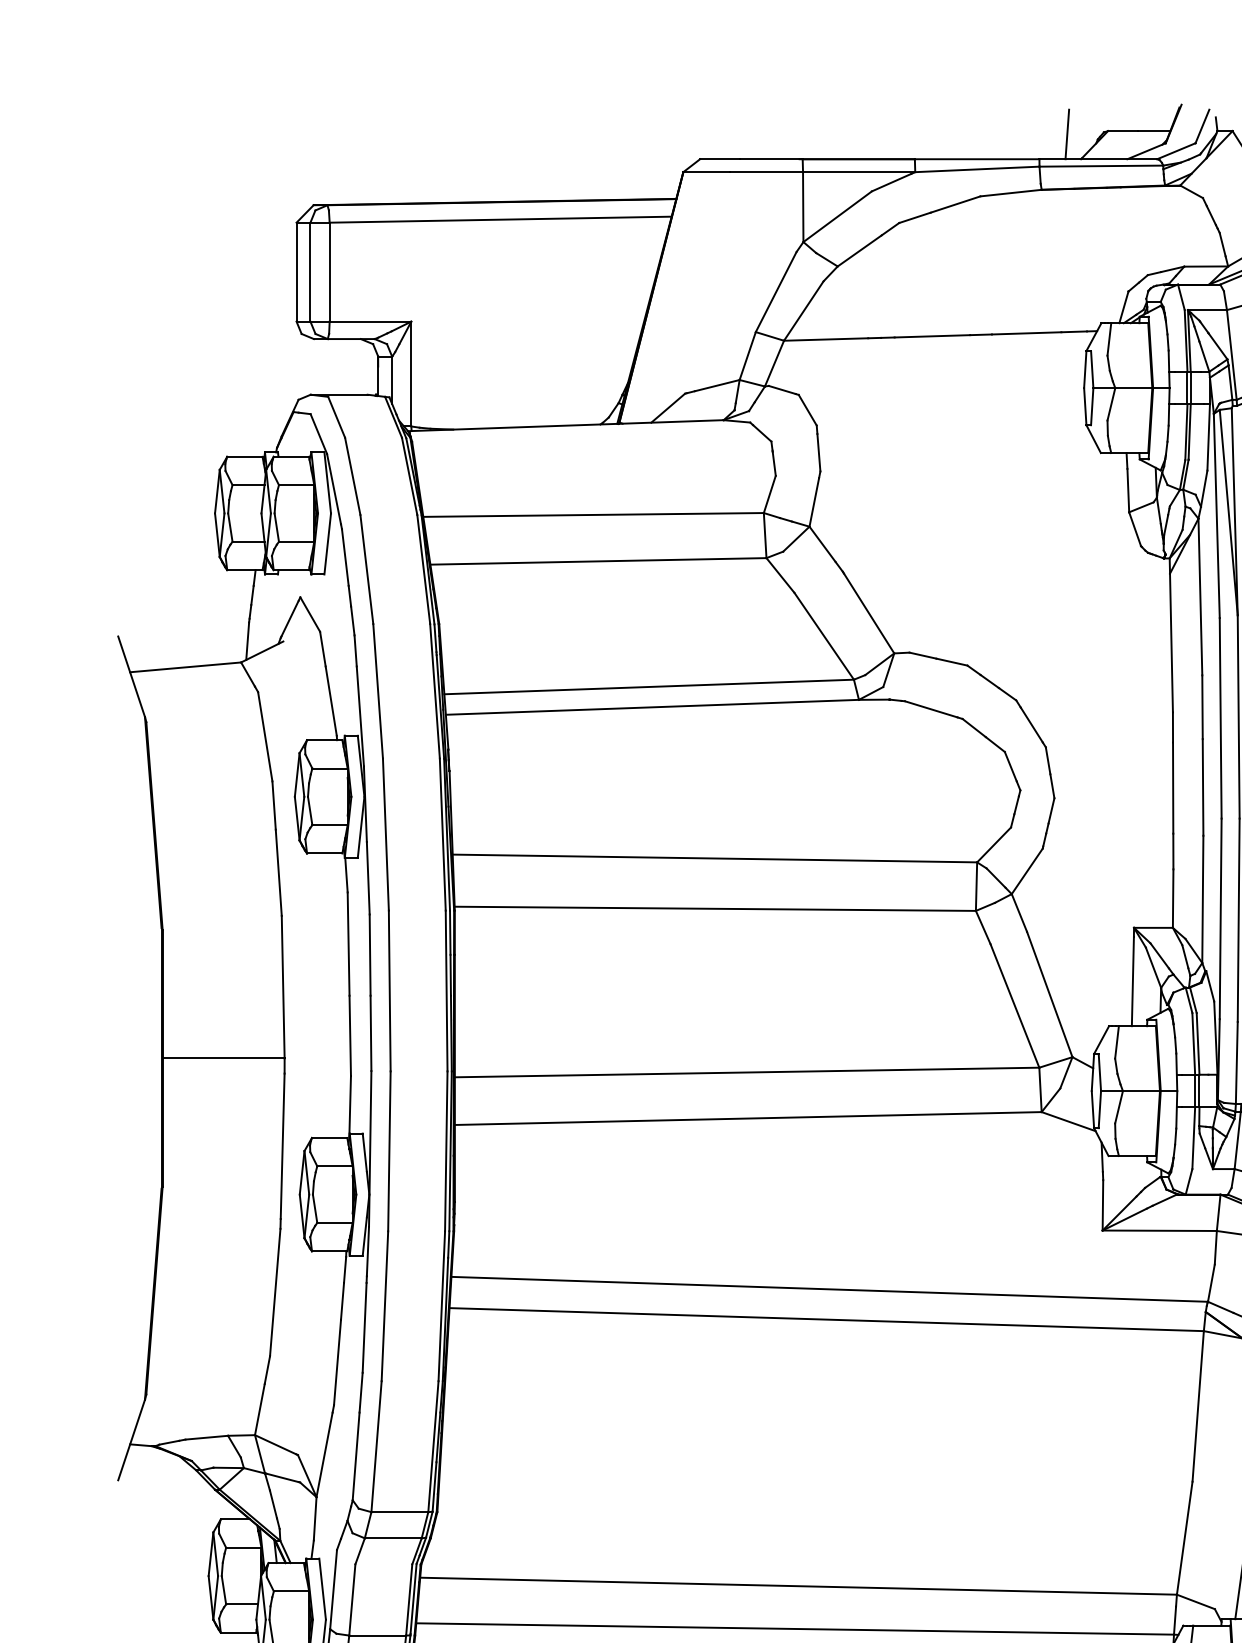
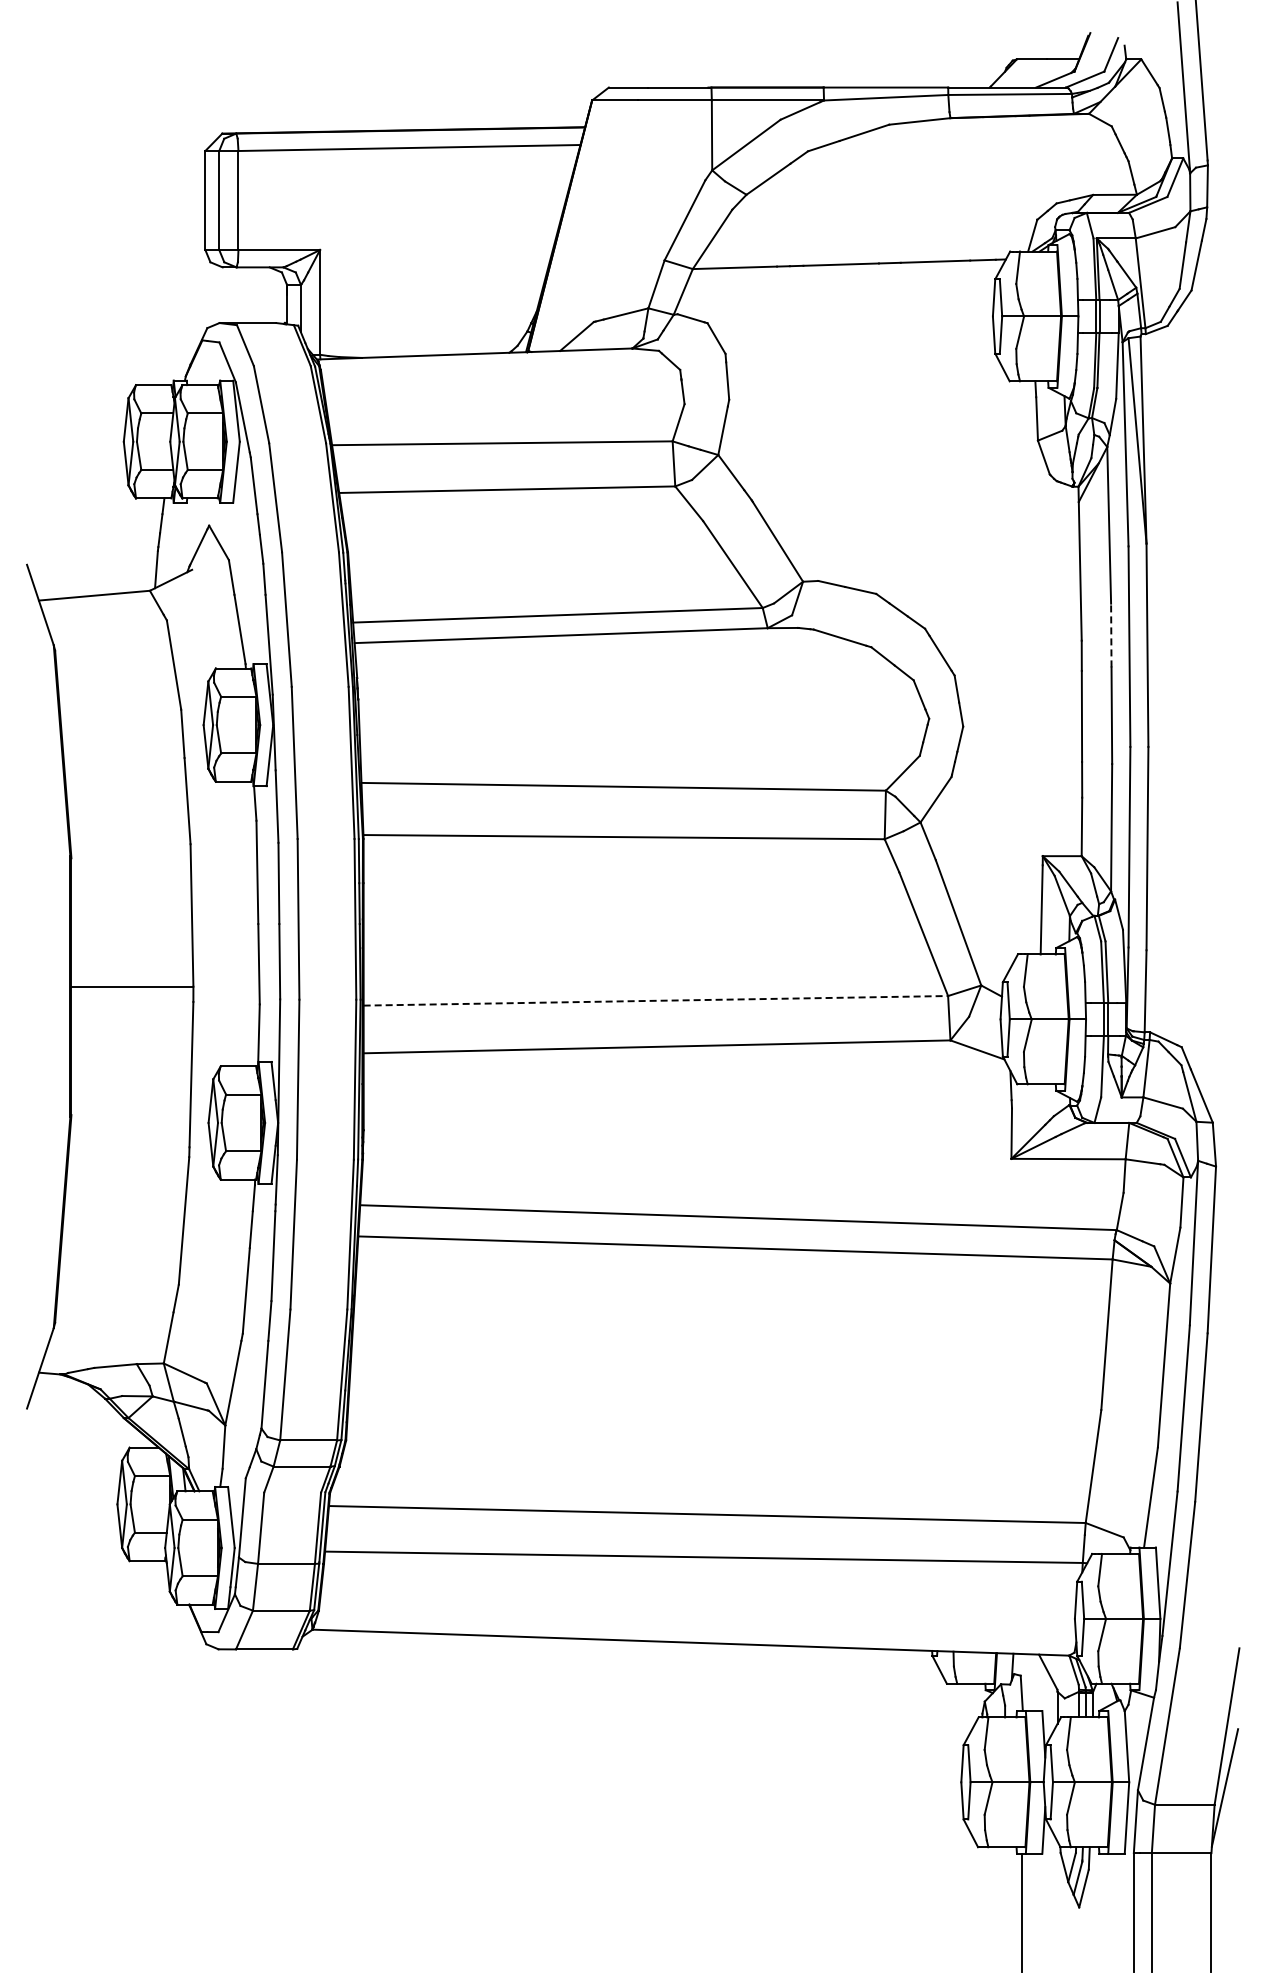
line: (1066, 134) -> (975, 62), removed
line: (1202, 707) -> (1111, 635), solid -> dashed
line: (747, 1072) -> (656, 1000), solid -> dashed

